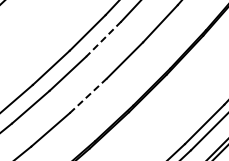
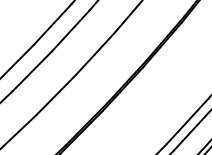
line: (103, 39) -> (70, 31), dashed -> solid
line: (88, 96) -> (56, 95), dashed -> solid

